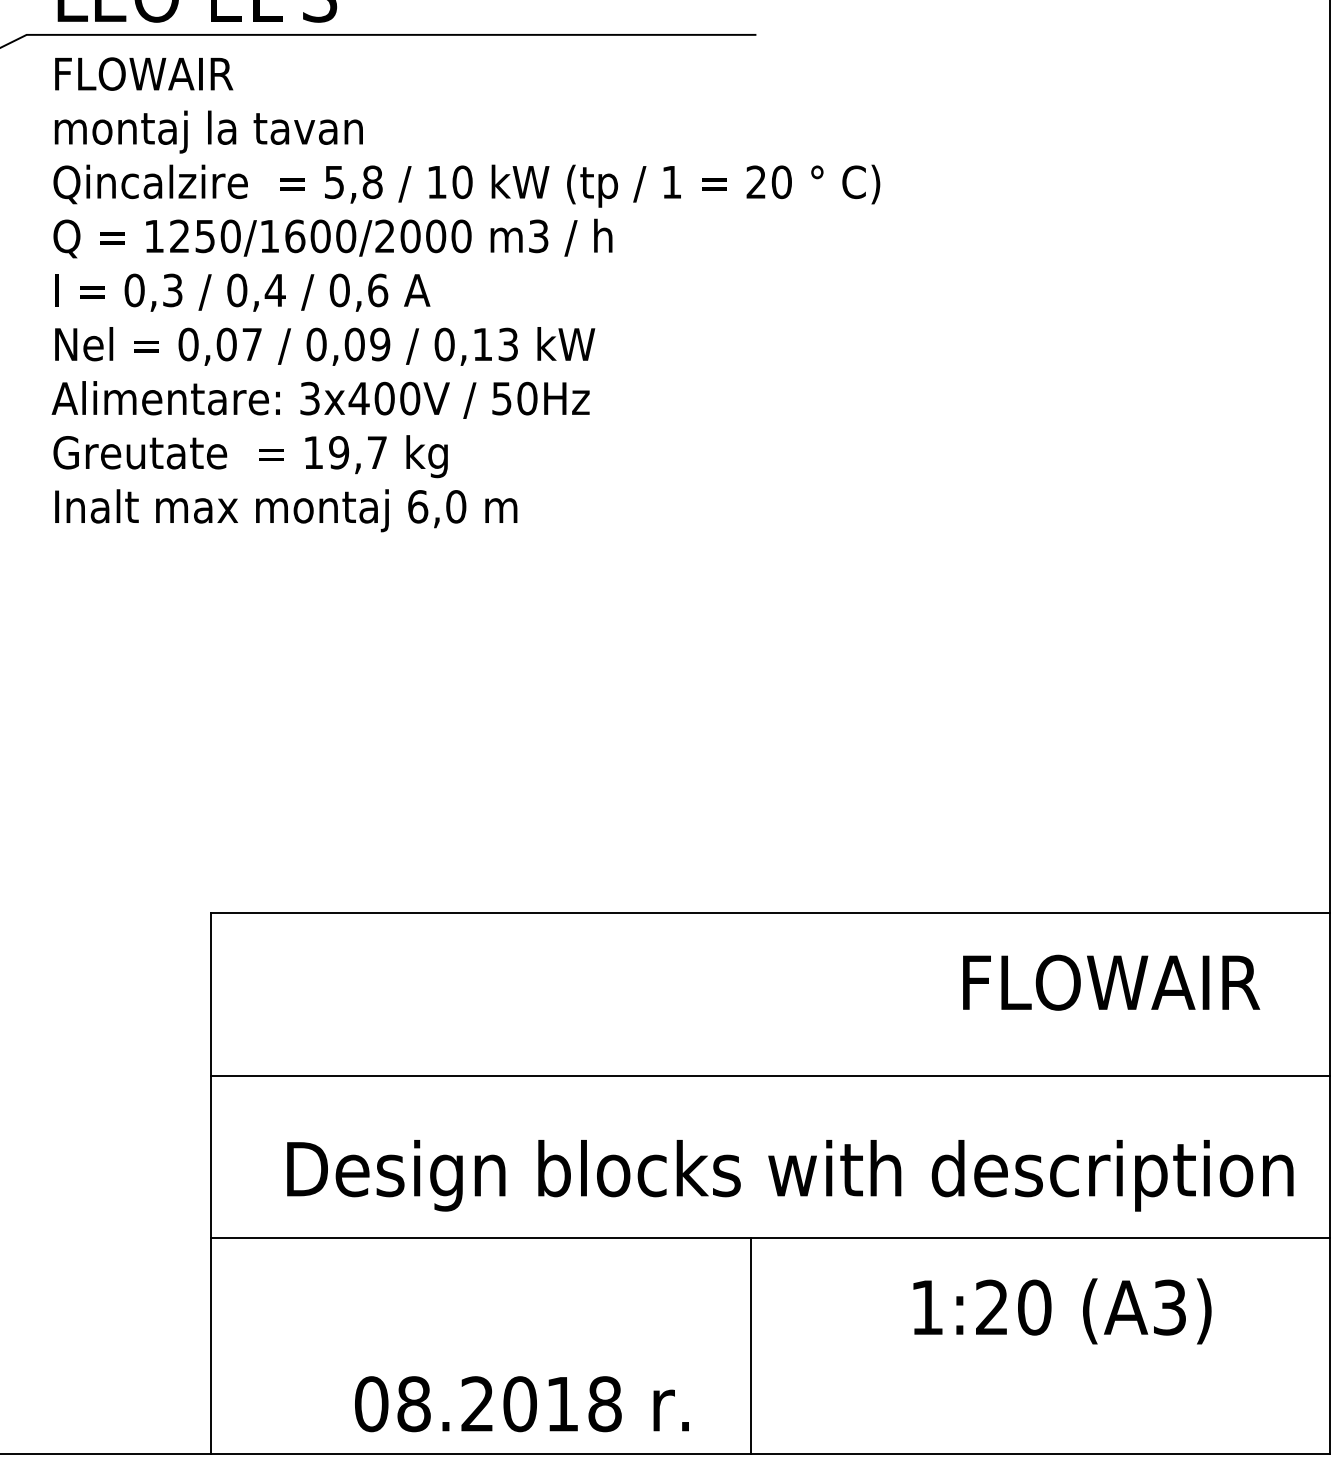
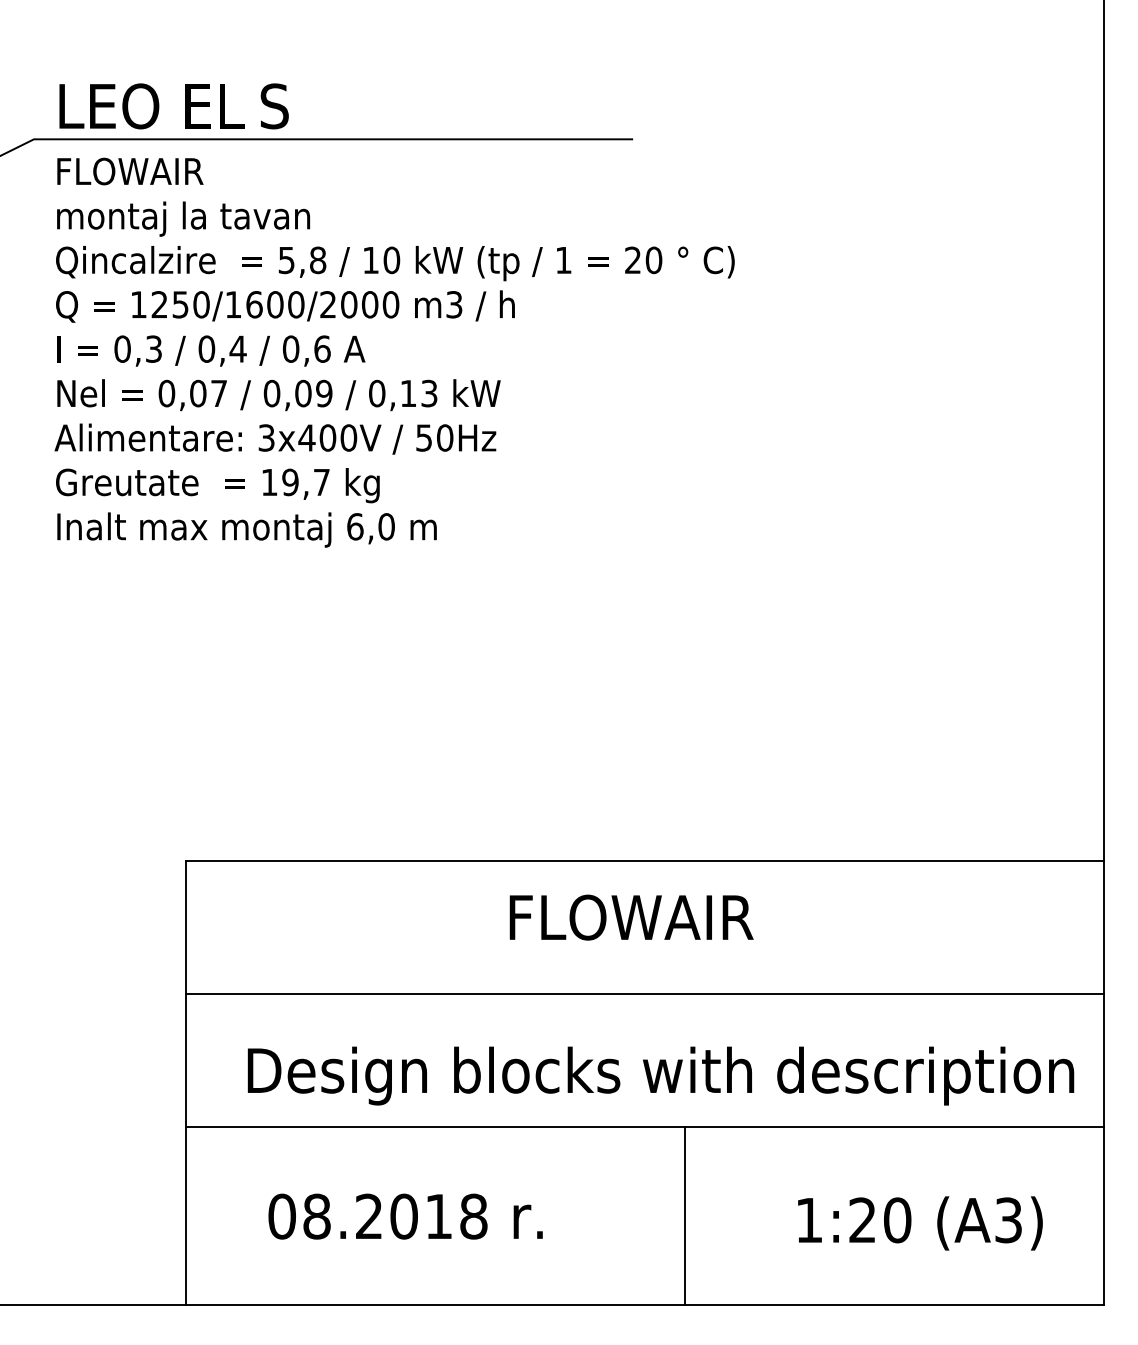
text: (1111, 982) -> (631, 917), moved
text: (1062, 1311) -> (920, 1223), moved
line: (750, 1345) -> (685, 1215), moved
text: (521, 1404) -> (405, 1216), moved

